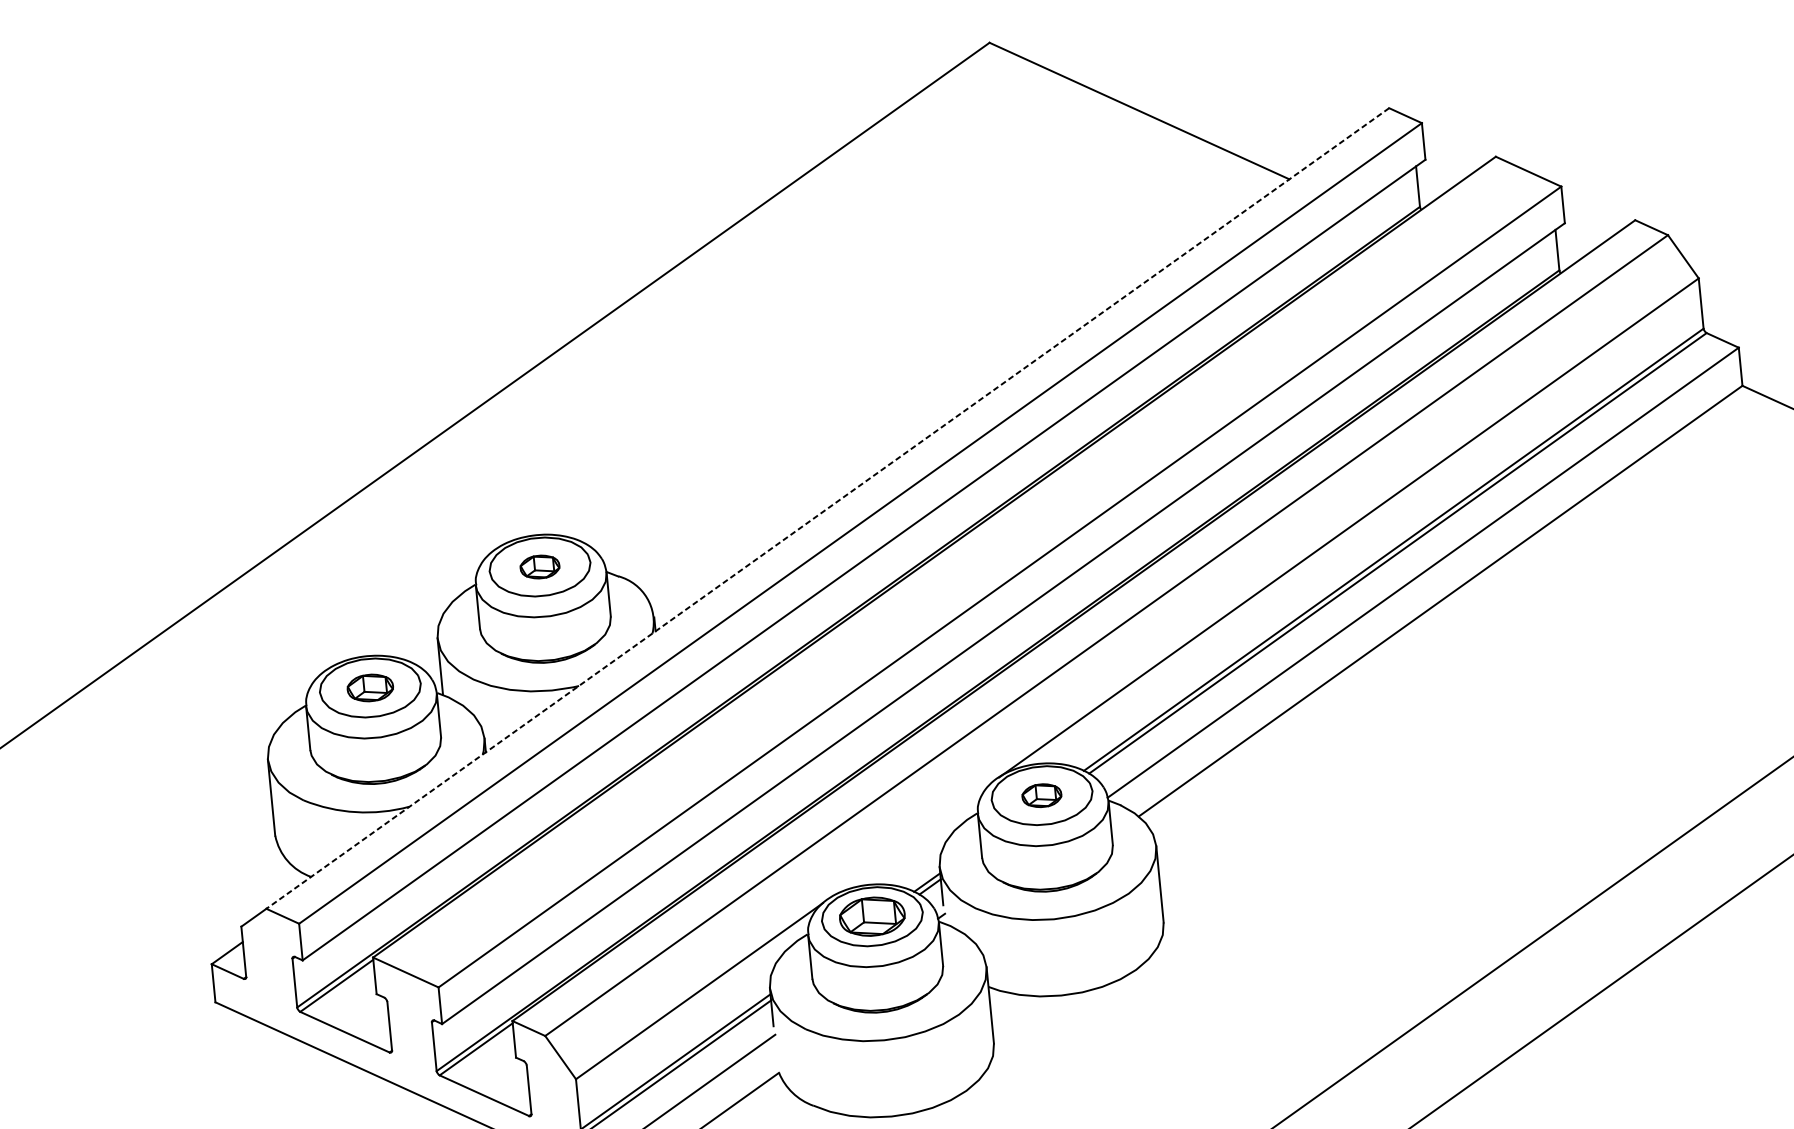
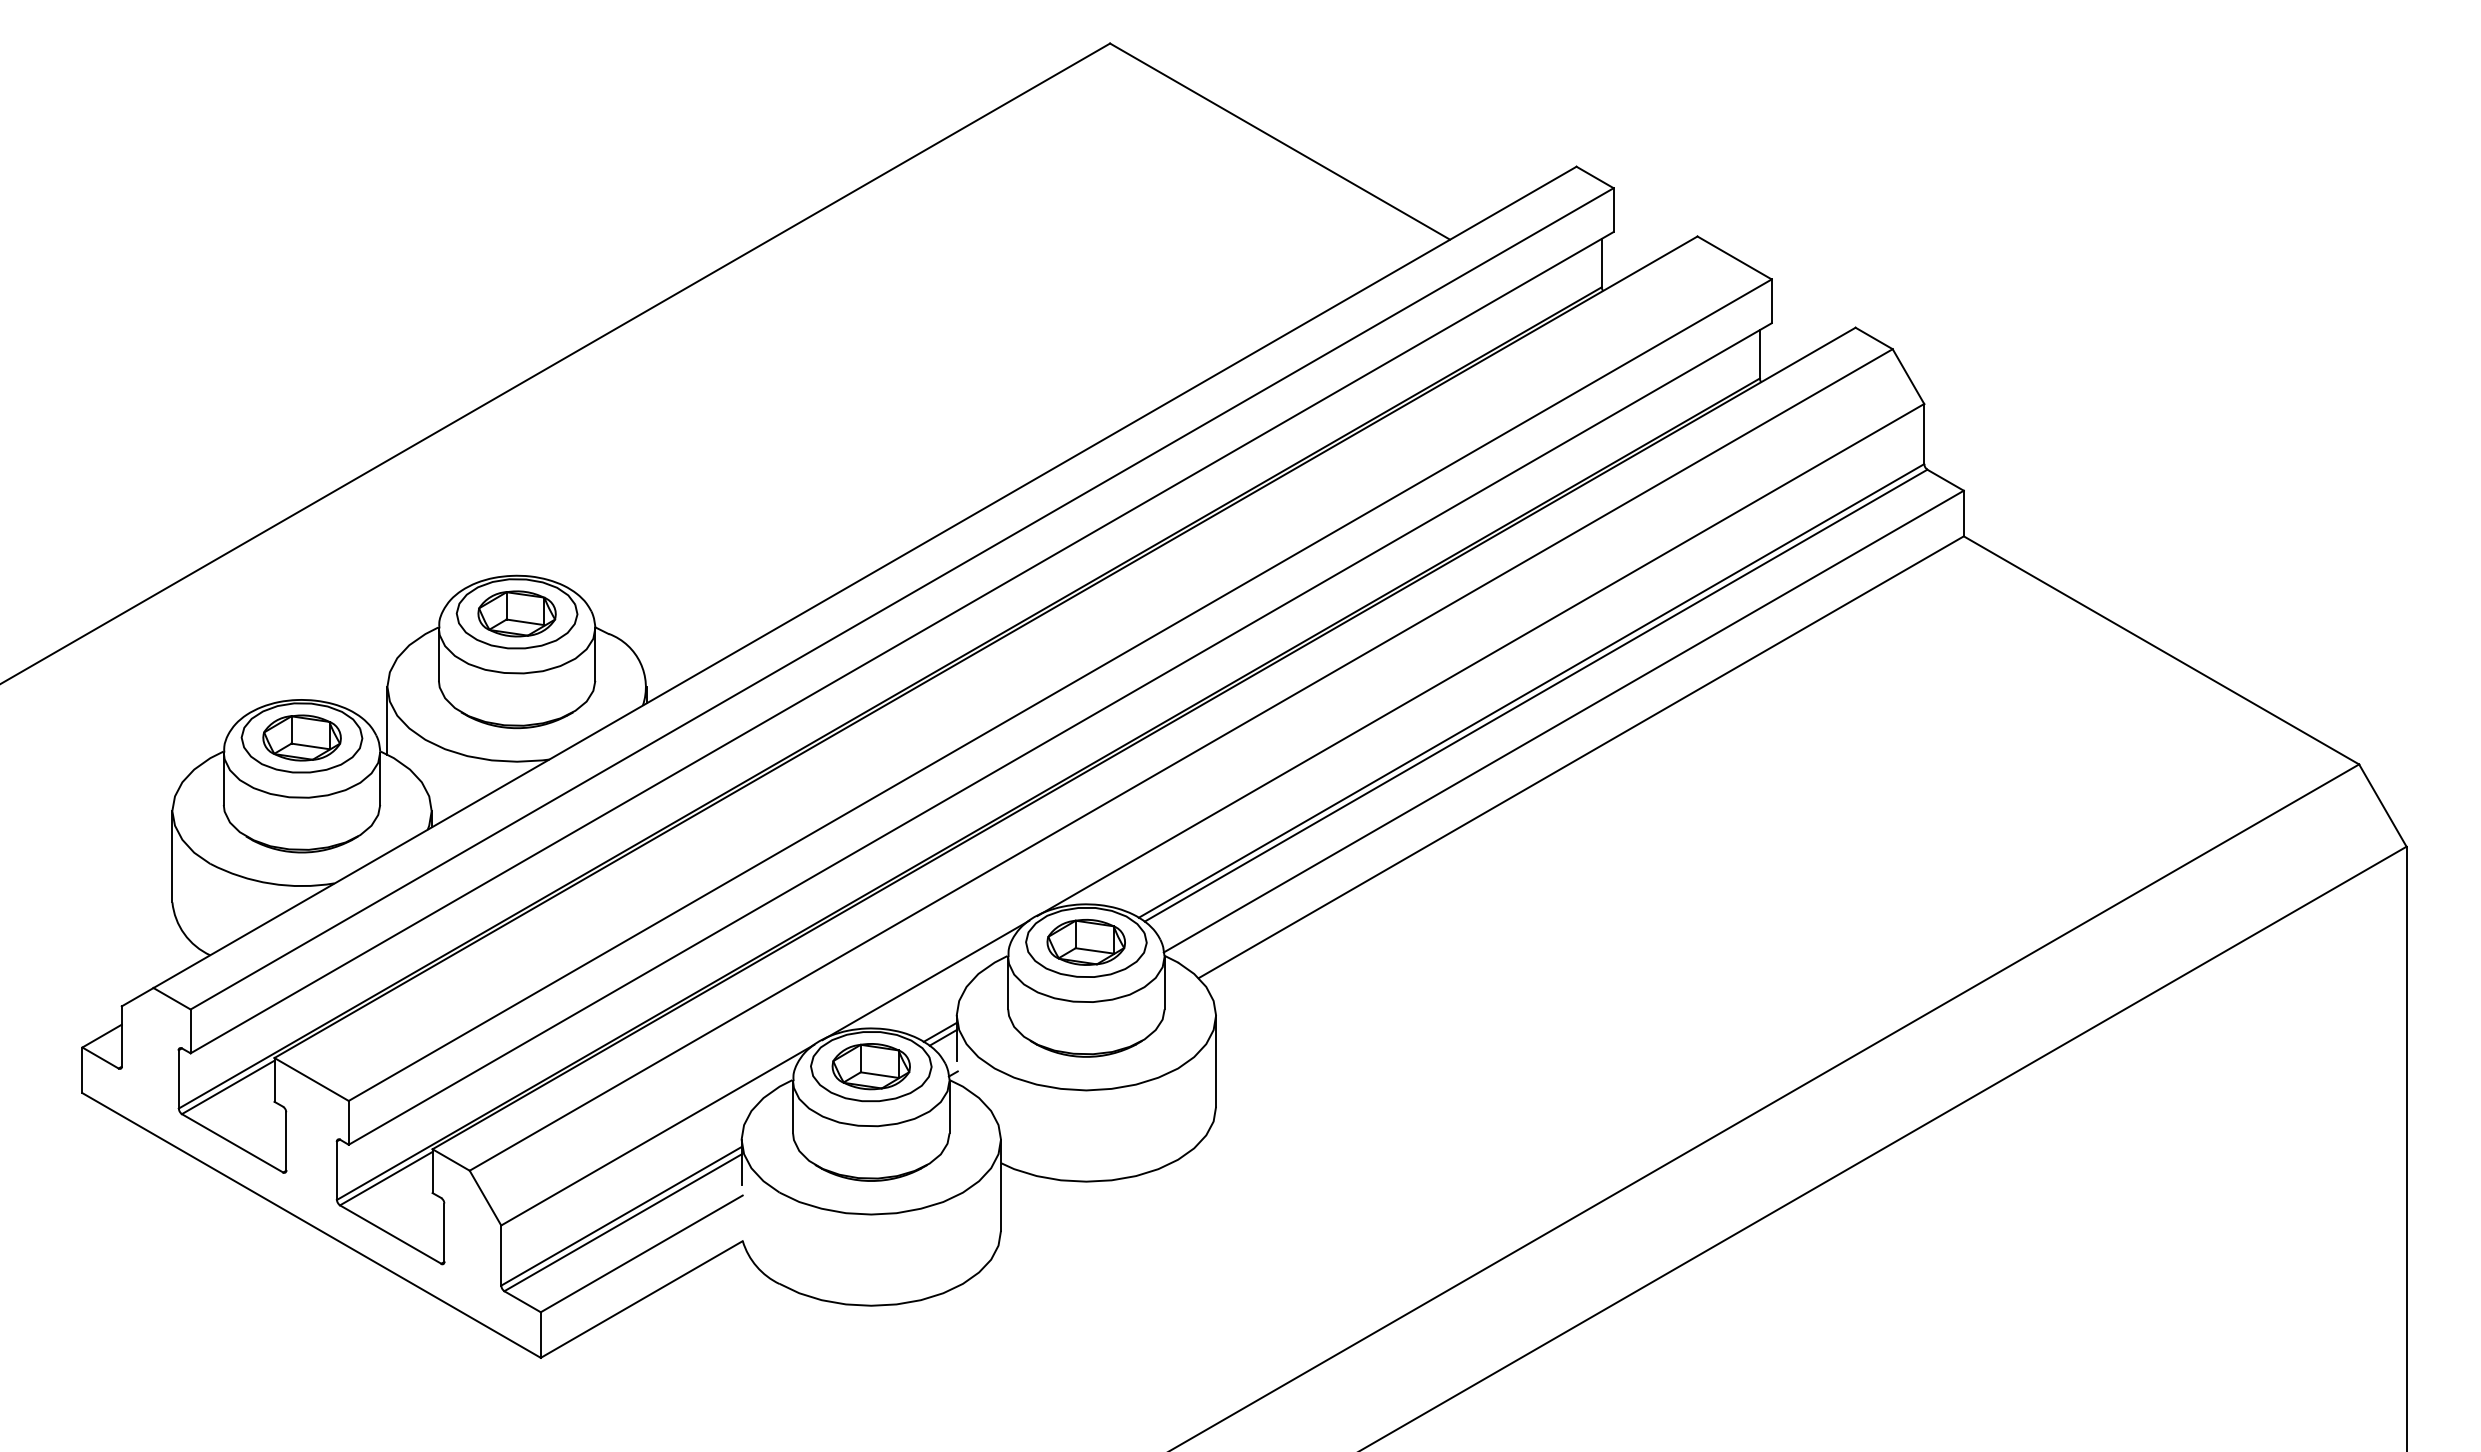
line: (828, 508) -> (865, 577), dashed -> solid
part: (539, 566) -> (516, 613), size x1.67
part: (369, 687) -> (301, 737), size x1.43
part: (1041, 795) -> (1085, 942), size x1.67
line: (910, 840) -> (925, 980), added

